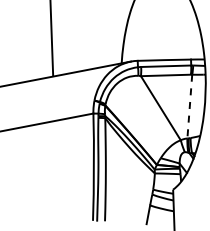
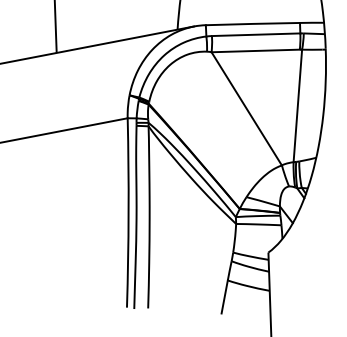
line: (189, 106) -> (297, 105), dashed -> solid

